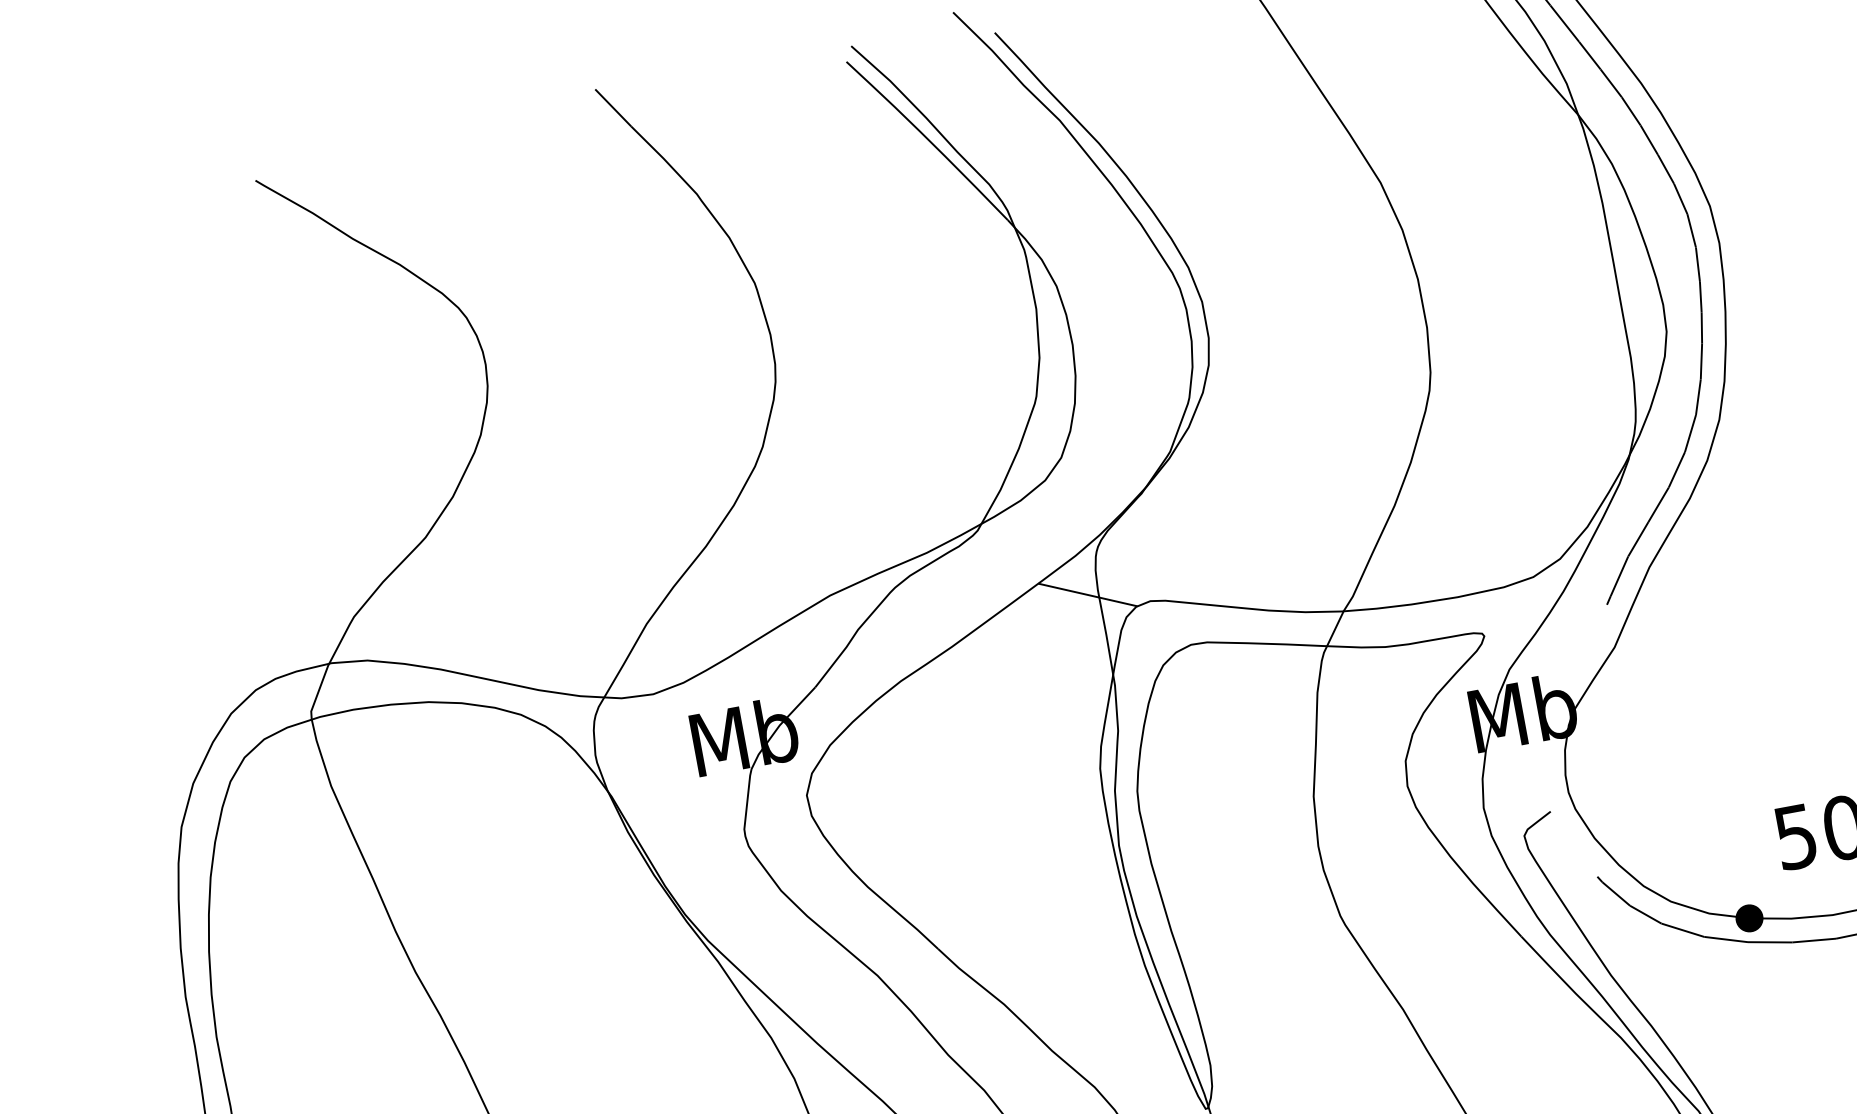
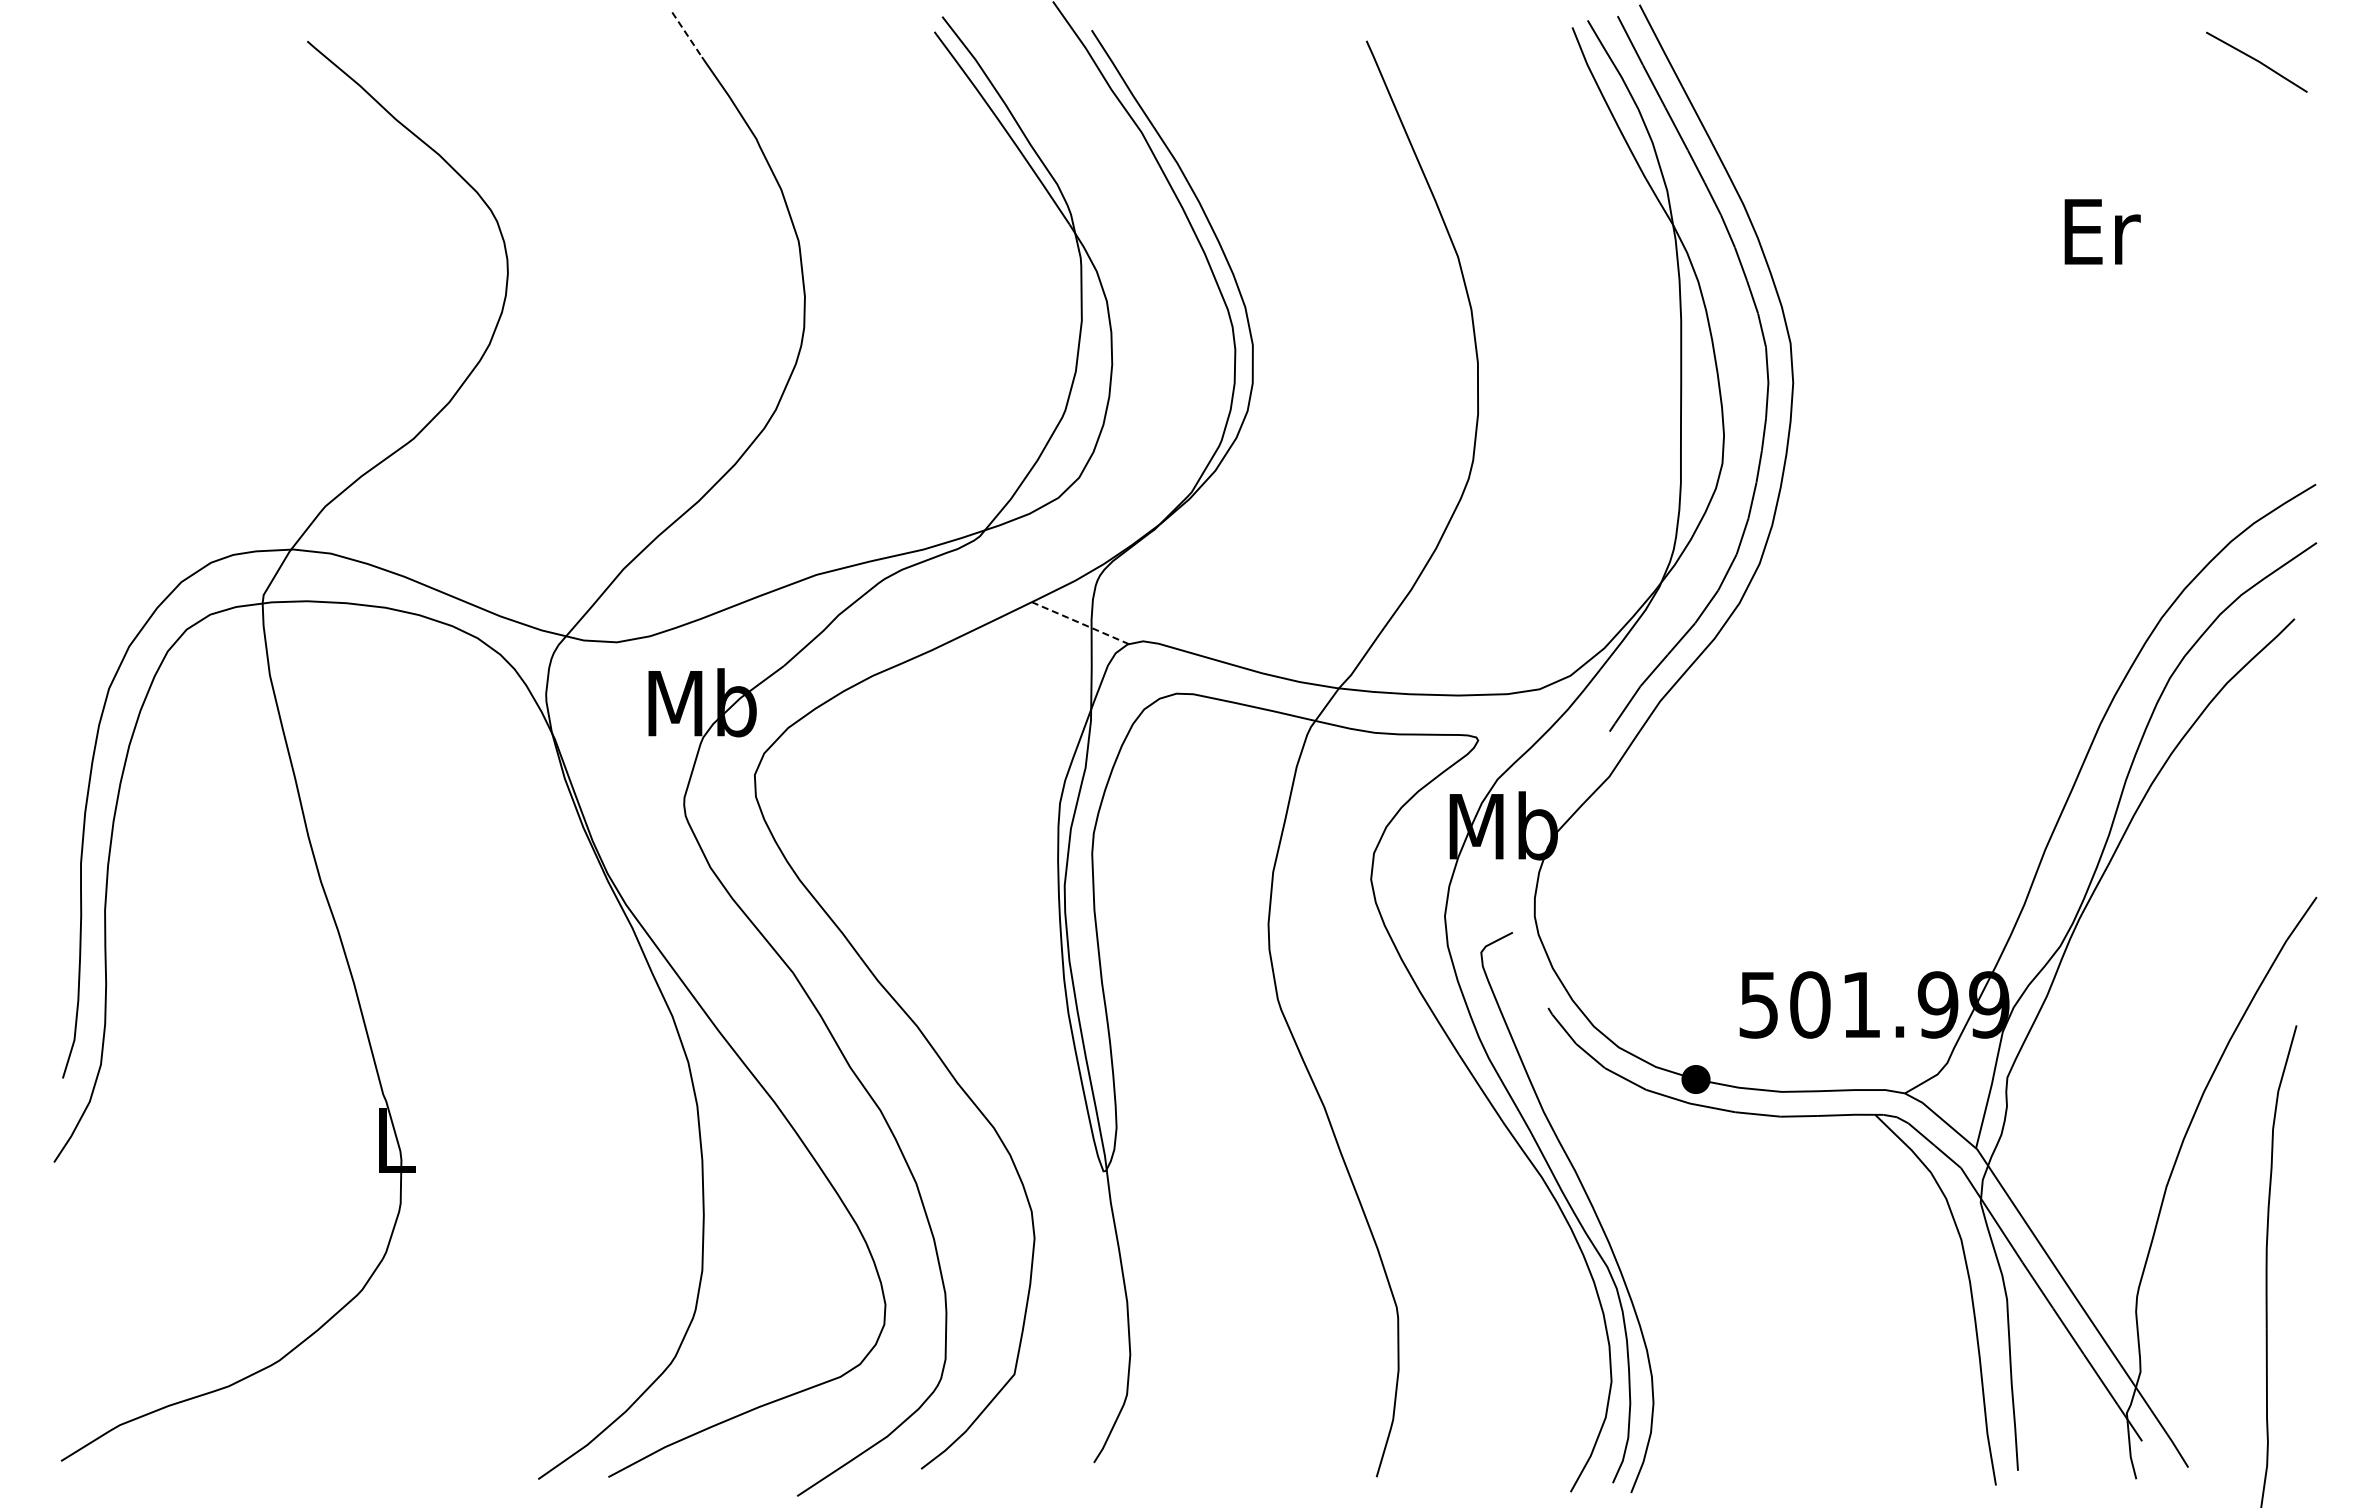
line: (613, 107) -> (687, 34), solid -> dashed
line: (1088, 595) -> (1080, 623), solid -> dashed

